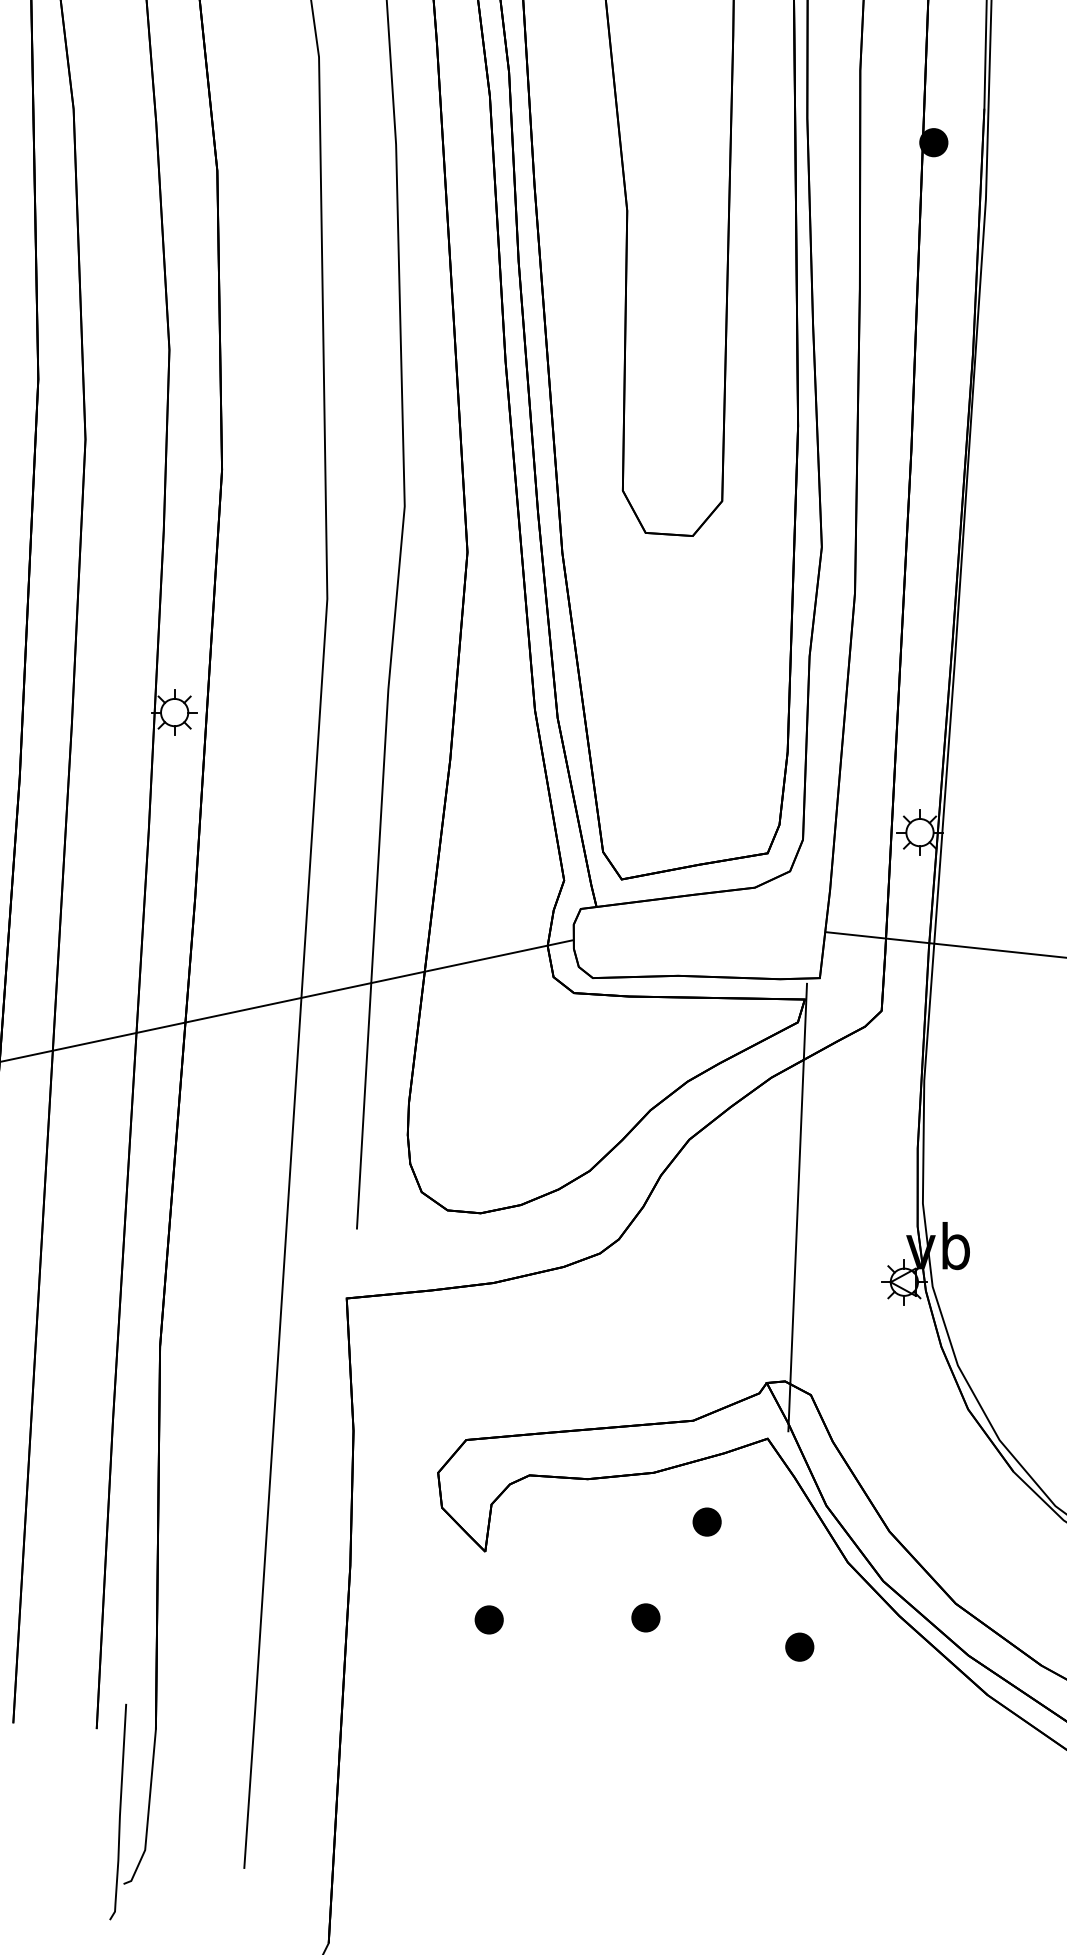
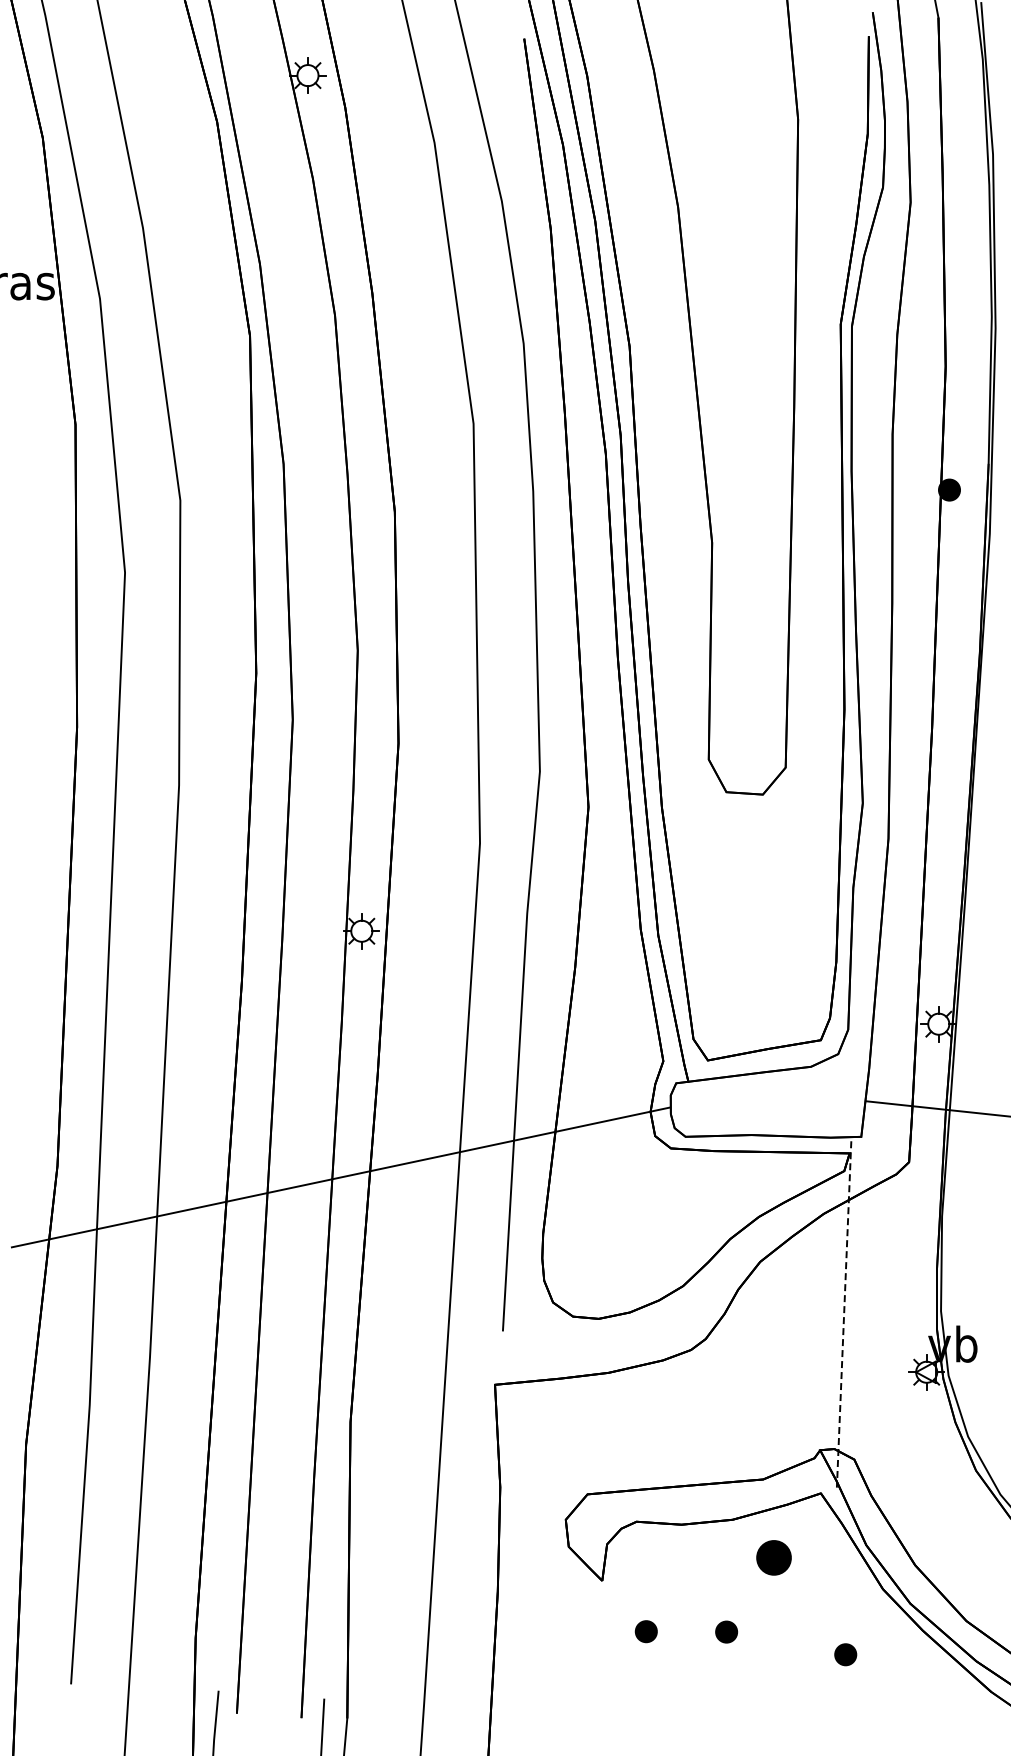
line: (798, 1207) -> (844, 1314), solid -> dashed
part: (706, 1521) -> (773, 1557), size x1.6
part: (488, 1619) -> (645, 1631), moved

